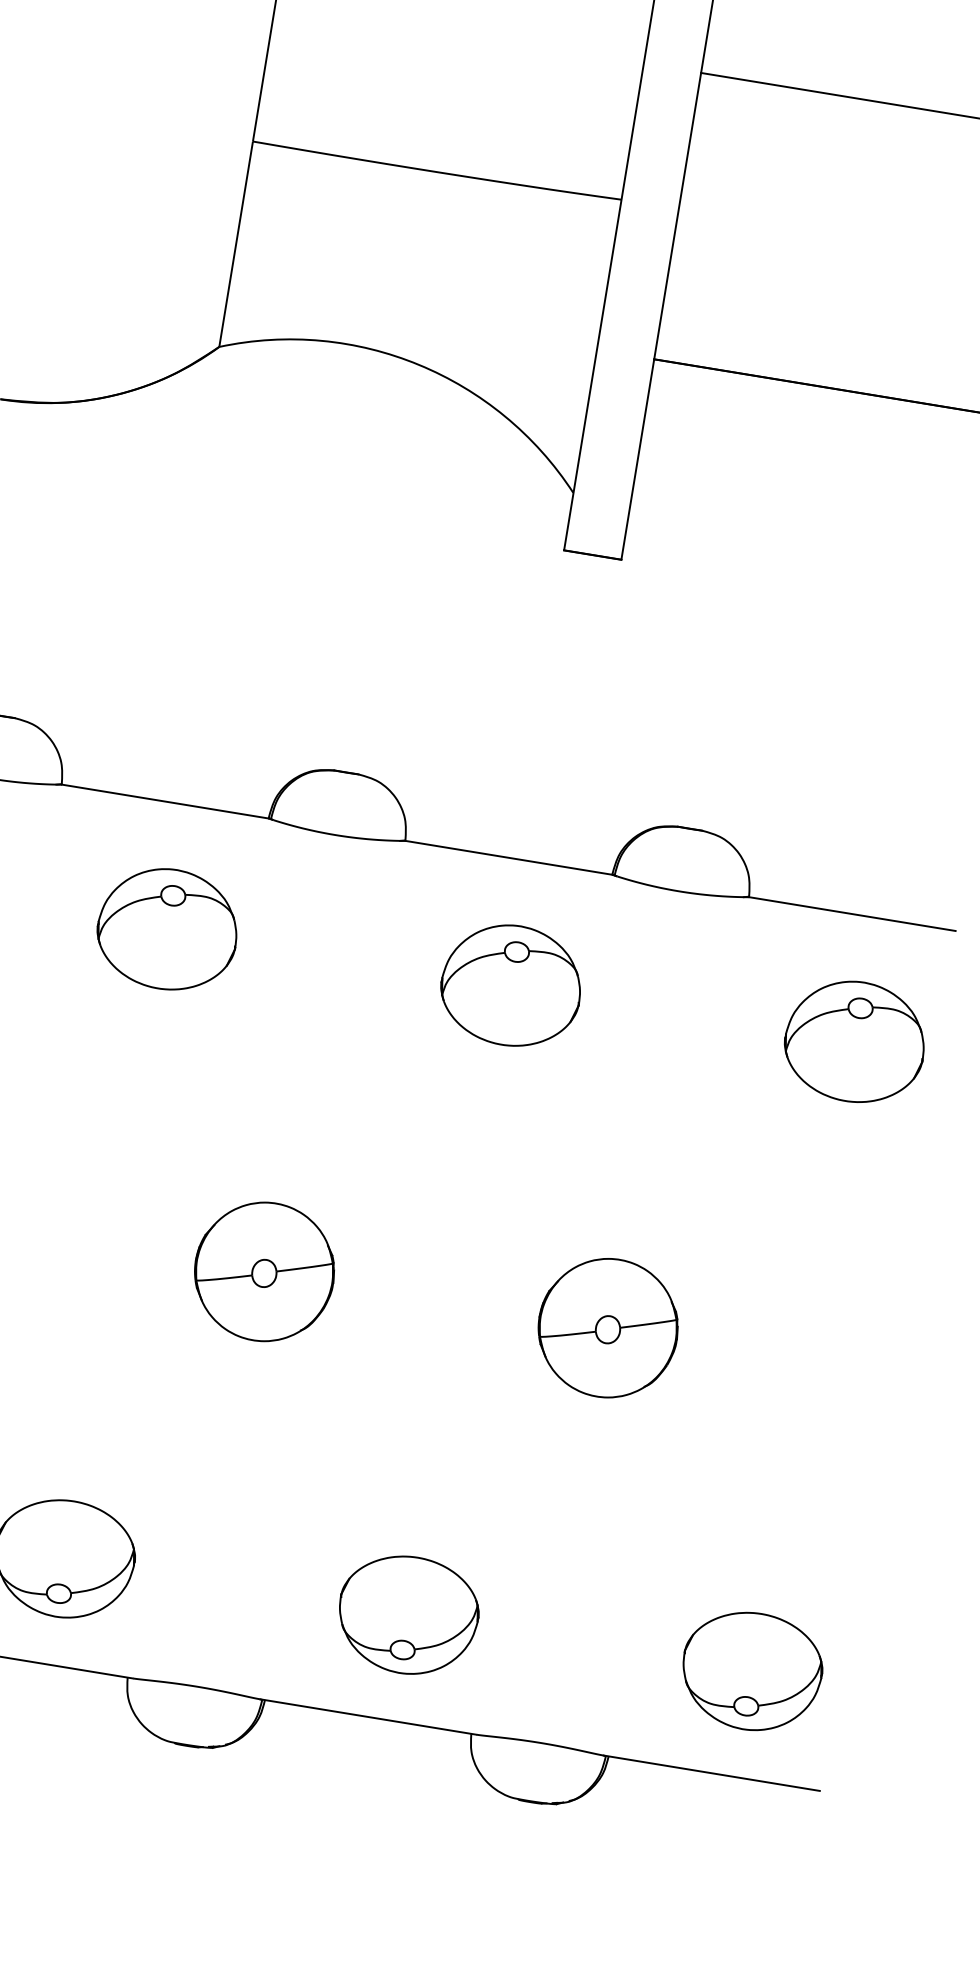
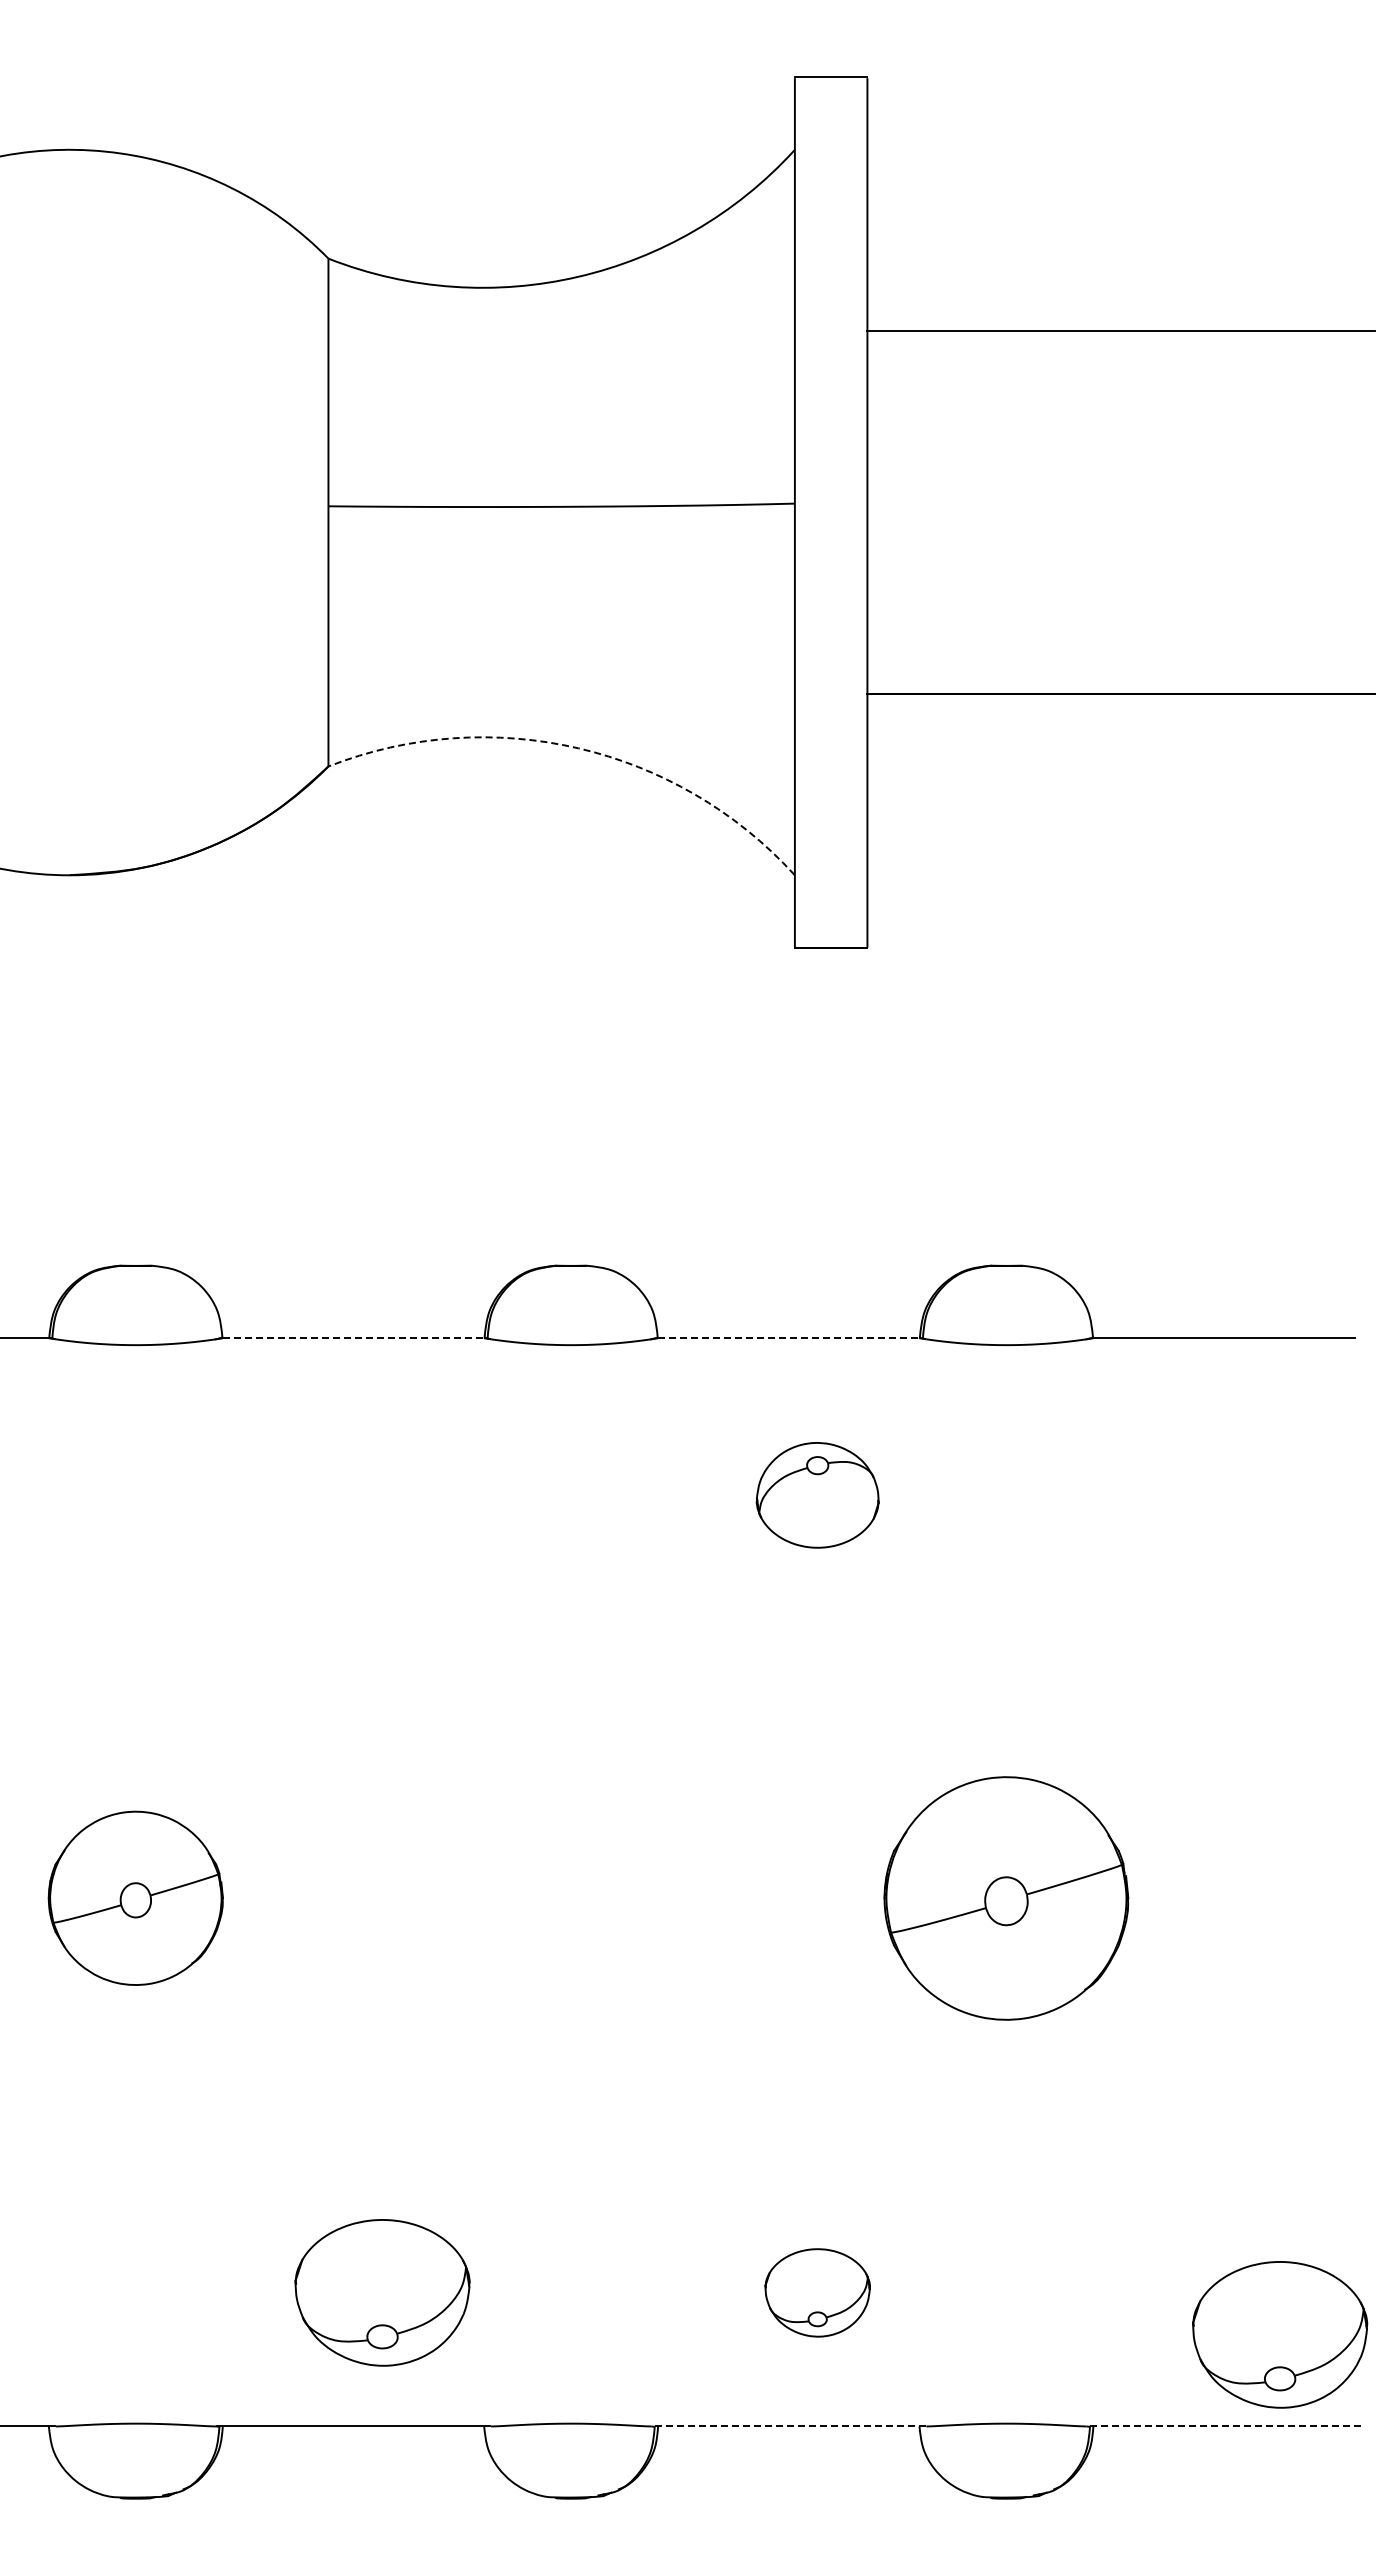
arc: (419, 365) -> (578, 748), solid -> dashed
line: (165, 801) -> (353, 1338), solid -> dashed
line: (508, 858) -> (788, 1338), solid -> dashed
part: (167, 929) -> (382, 1495), removed
part: (511, 985) -> (817, 1495), size x0.7
part: (855, 1042) -> (1253, 1495), removed
part: (264, 1271) -> (571, 1897), removed
part: (608, 1327) -> (1006, 1897), size x1.4
part: (408, 1614) -> (817, 2292), size x0.6
part: (752, 1671) -> (1280, 2334), moved
line: (367, 1716) -> (788, 2426), solid -> dashed
line: (712, 1773) -> (1224, 2426), solid -> dashed

